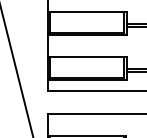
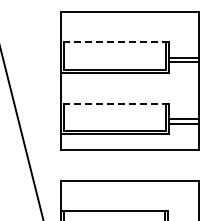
line: (86, 12) -> (114, 42), solid -> dashed
line: (86, 57) -> (114, 103), solid -> dashed

